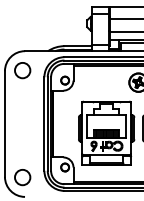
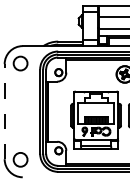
line: (4, 123) -> (4, 111), solid -> dashed

